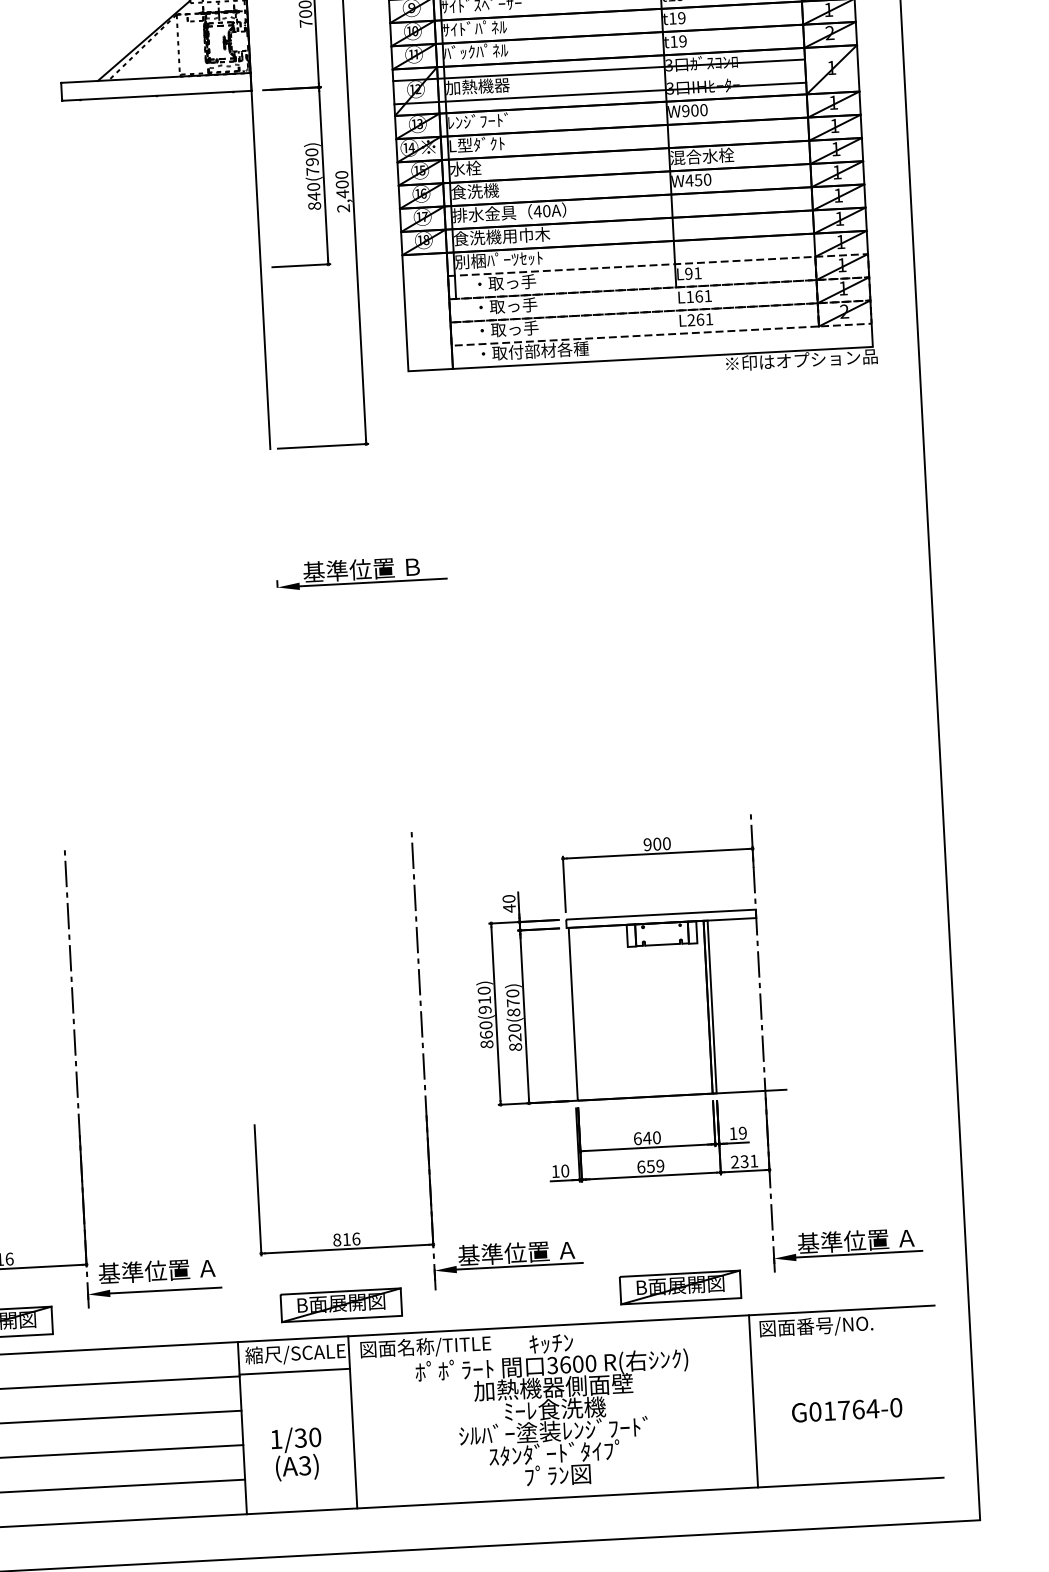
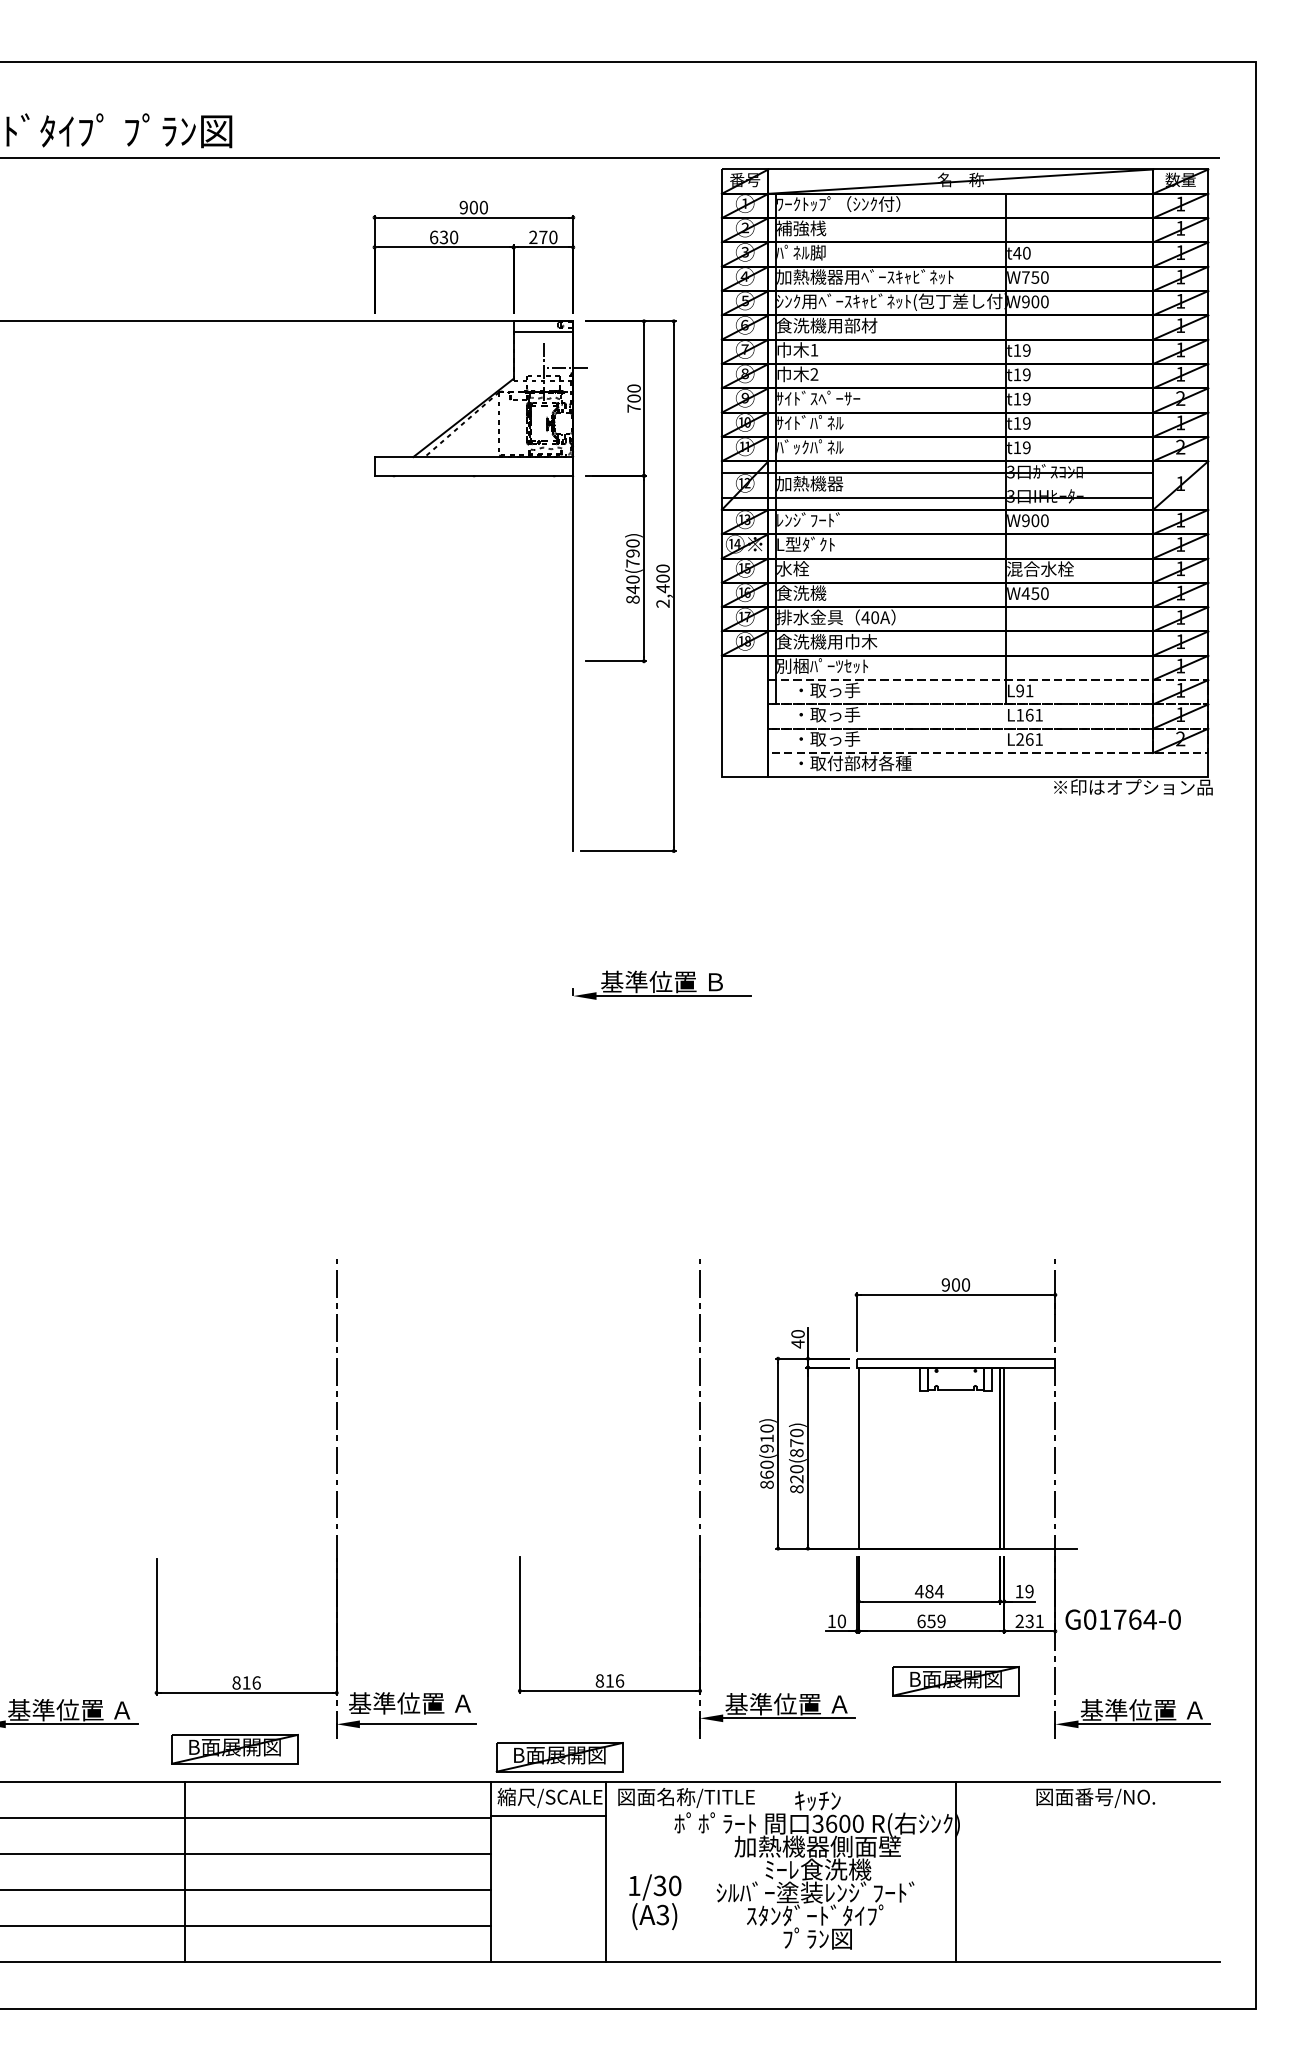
text: (646, 1138) -> (928, 1591), 640 -> 484
part: (680, 1287) -> (955, 1681), moved
part: (341, 1305) -> (559, 1757), moved
line: (753, 1401) -> (955, 1872), moved
text: (846, 1410) -> (1122, 1619), moved
text: (297, 1454) -> (655, 1902), moved

